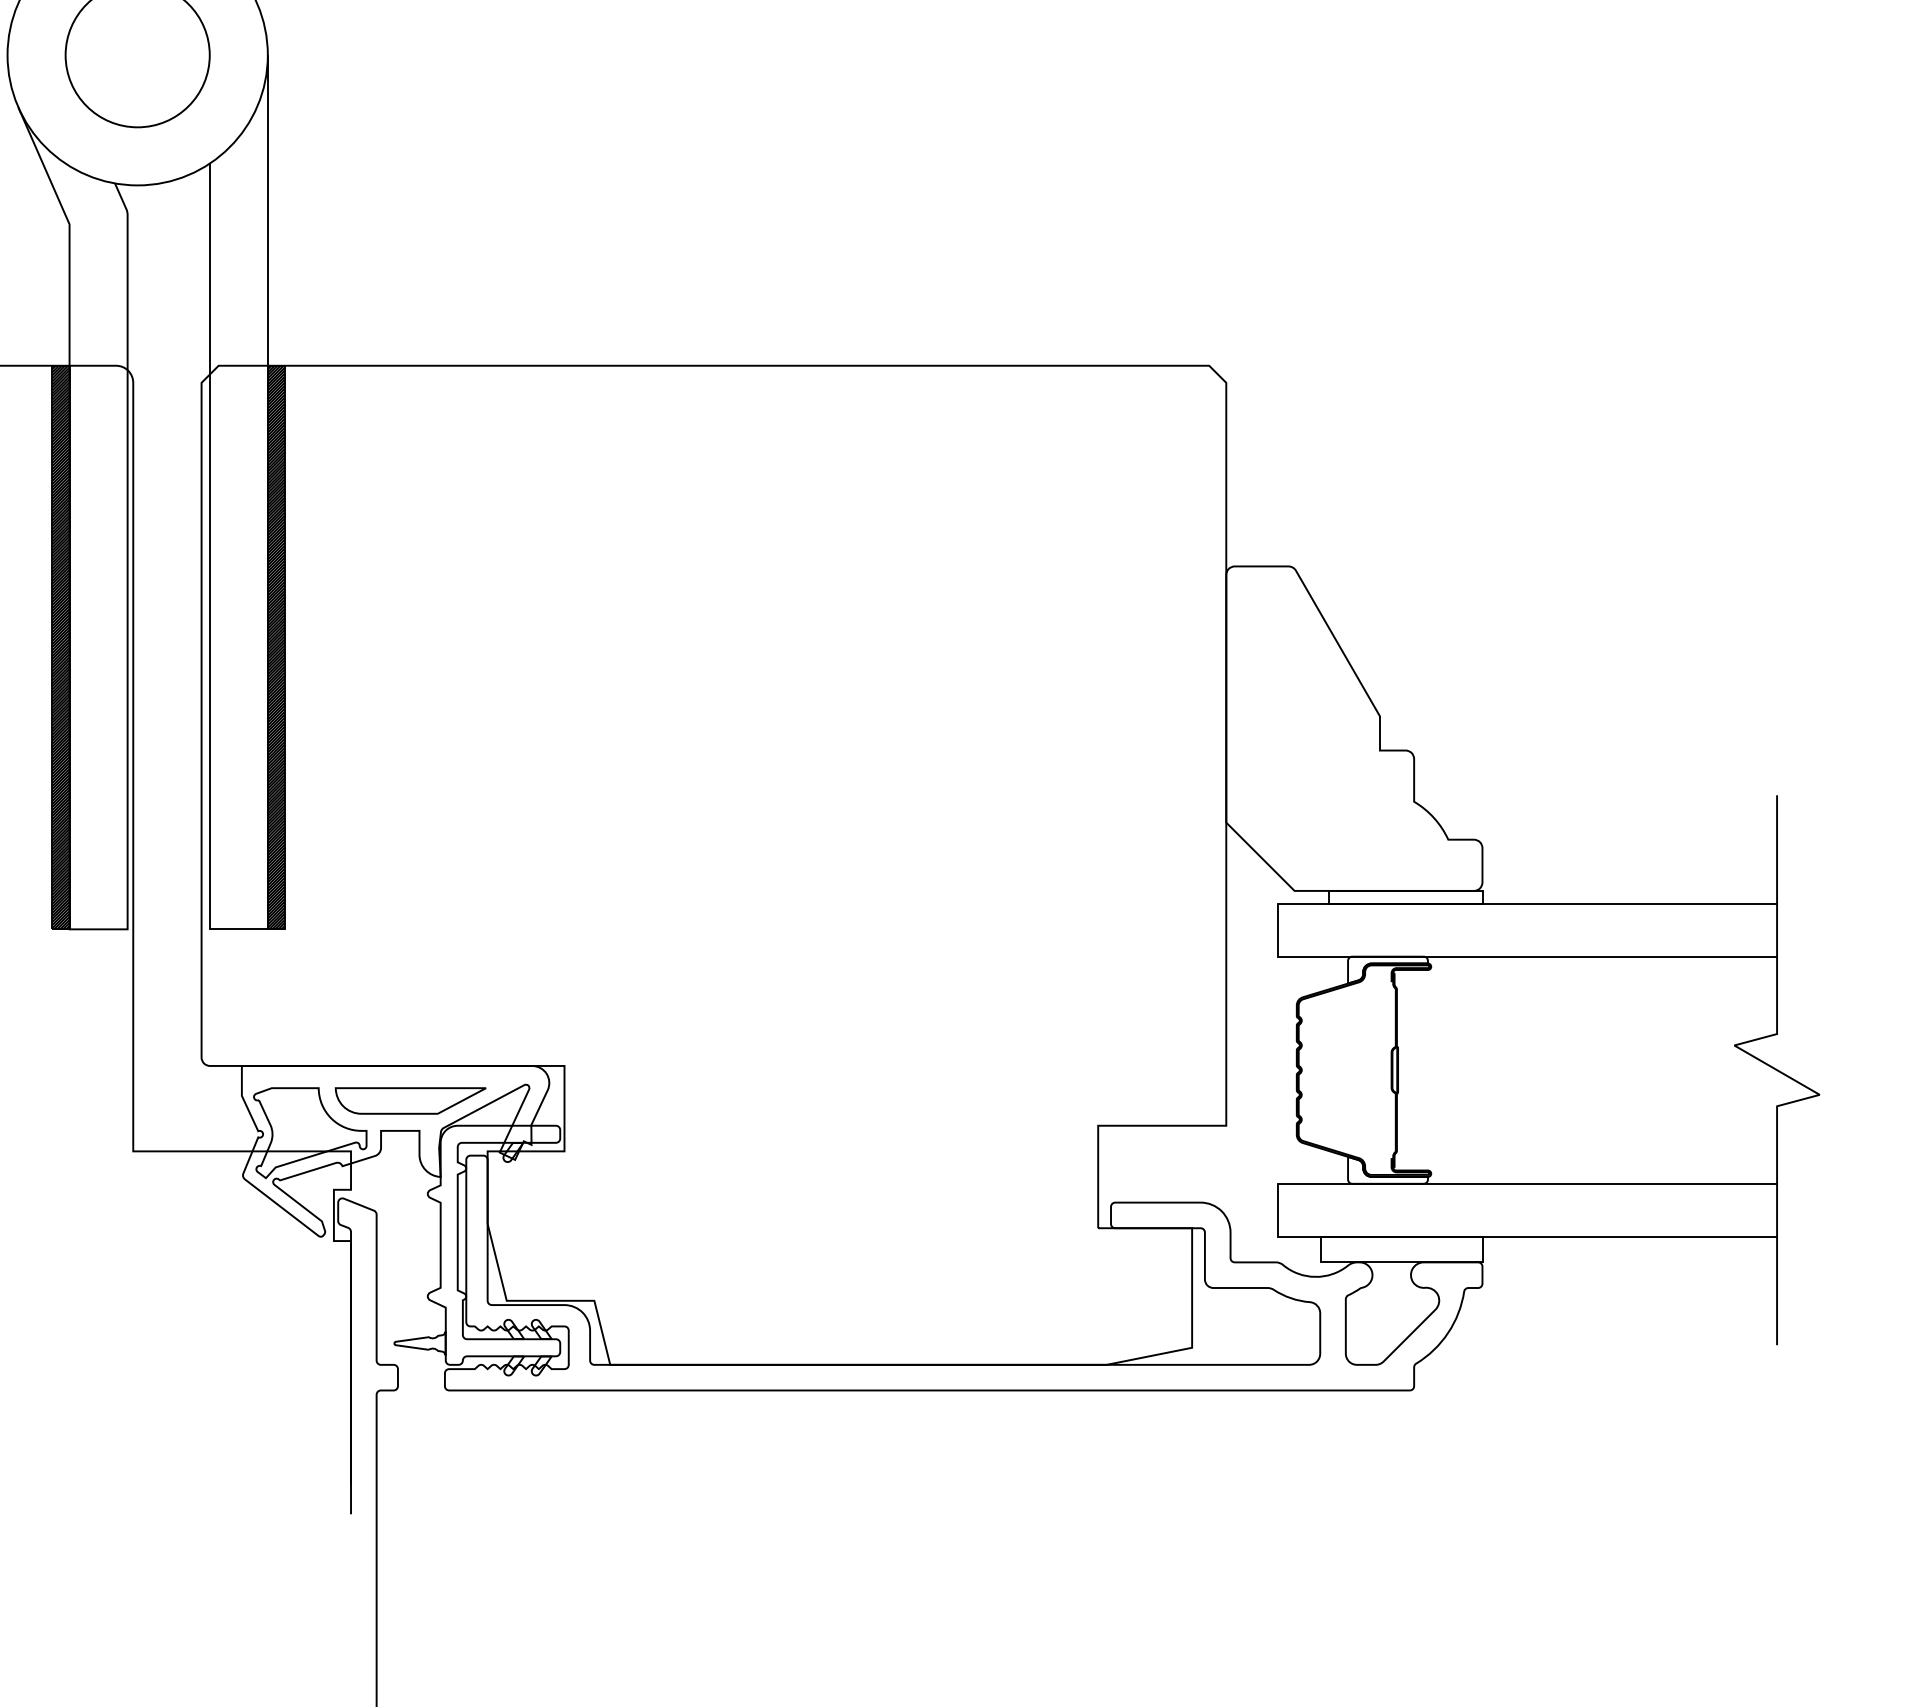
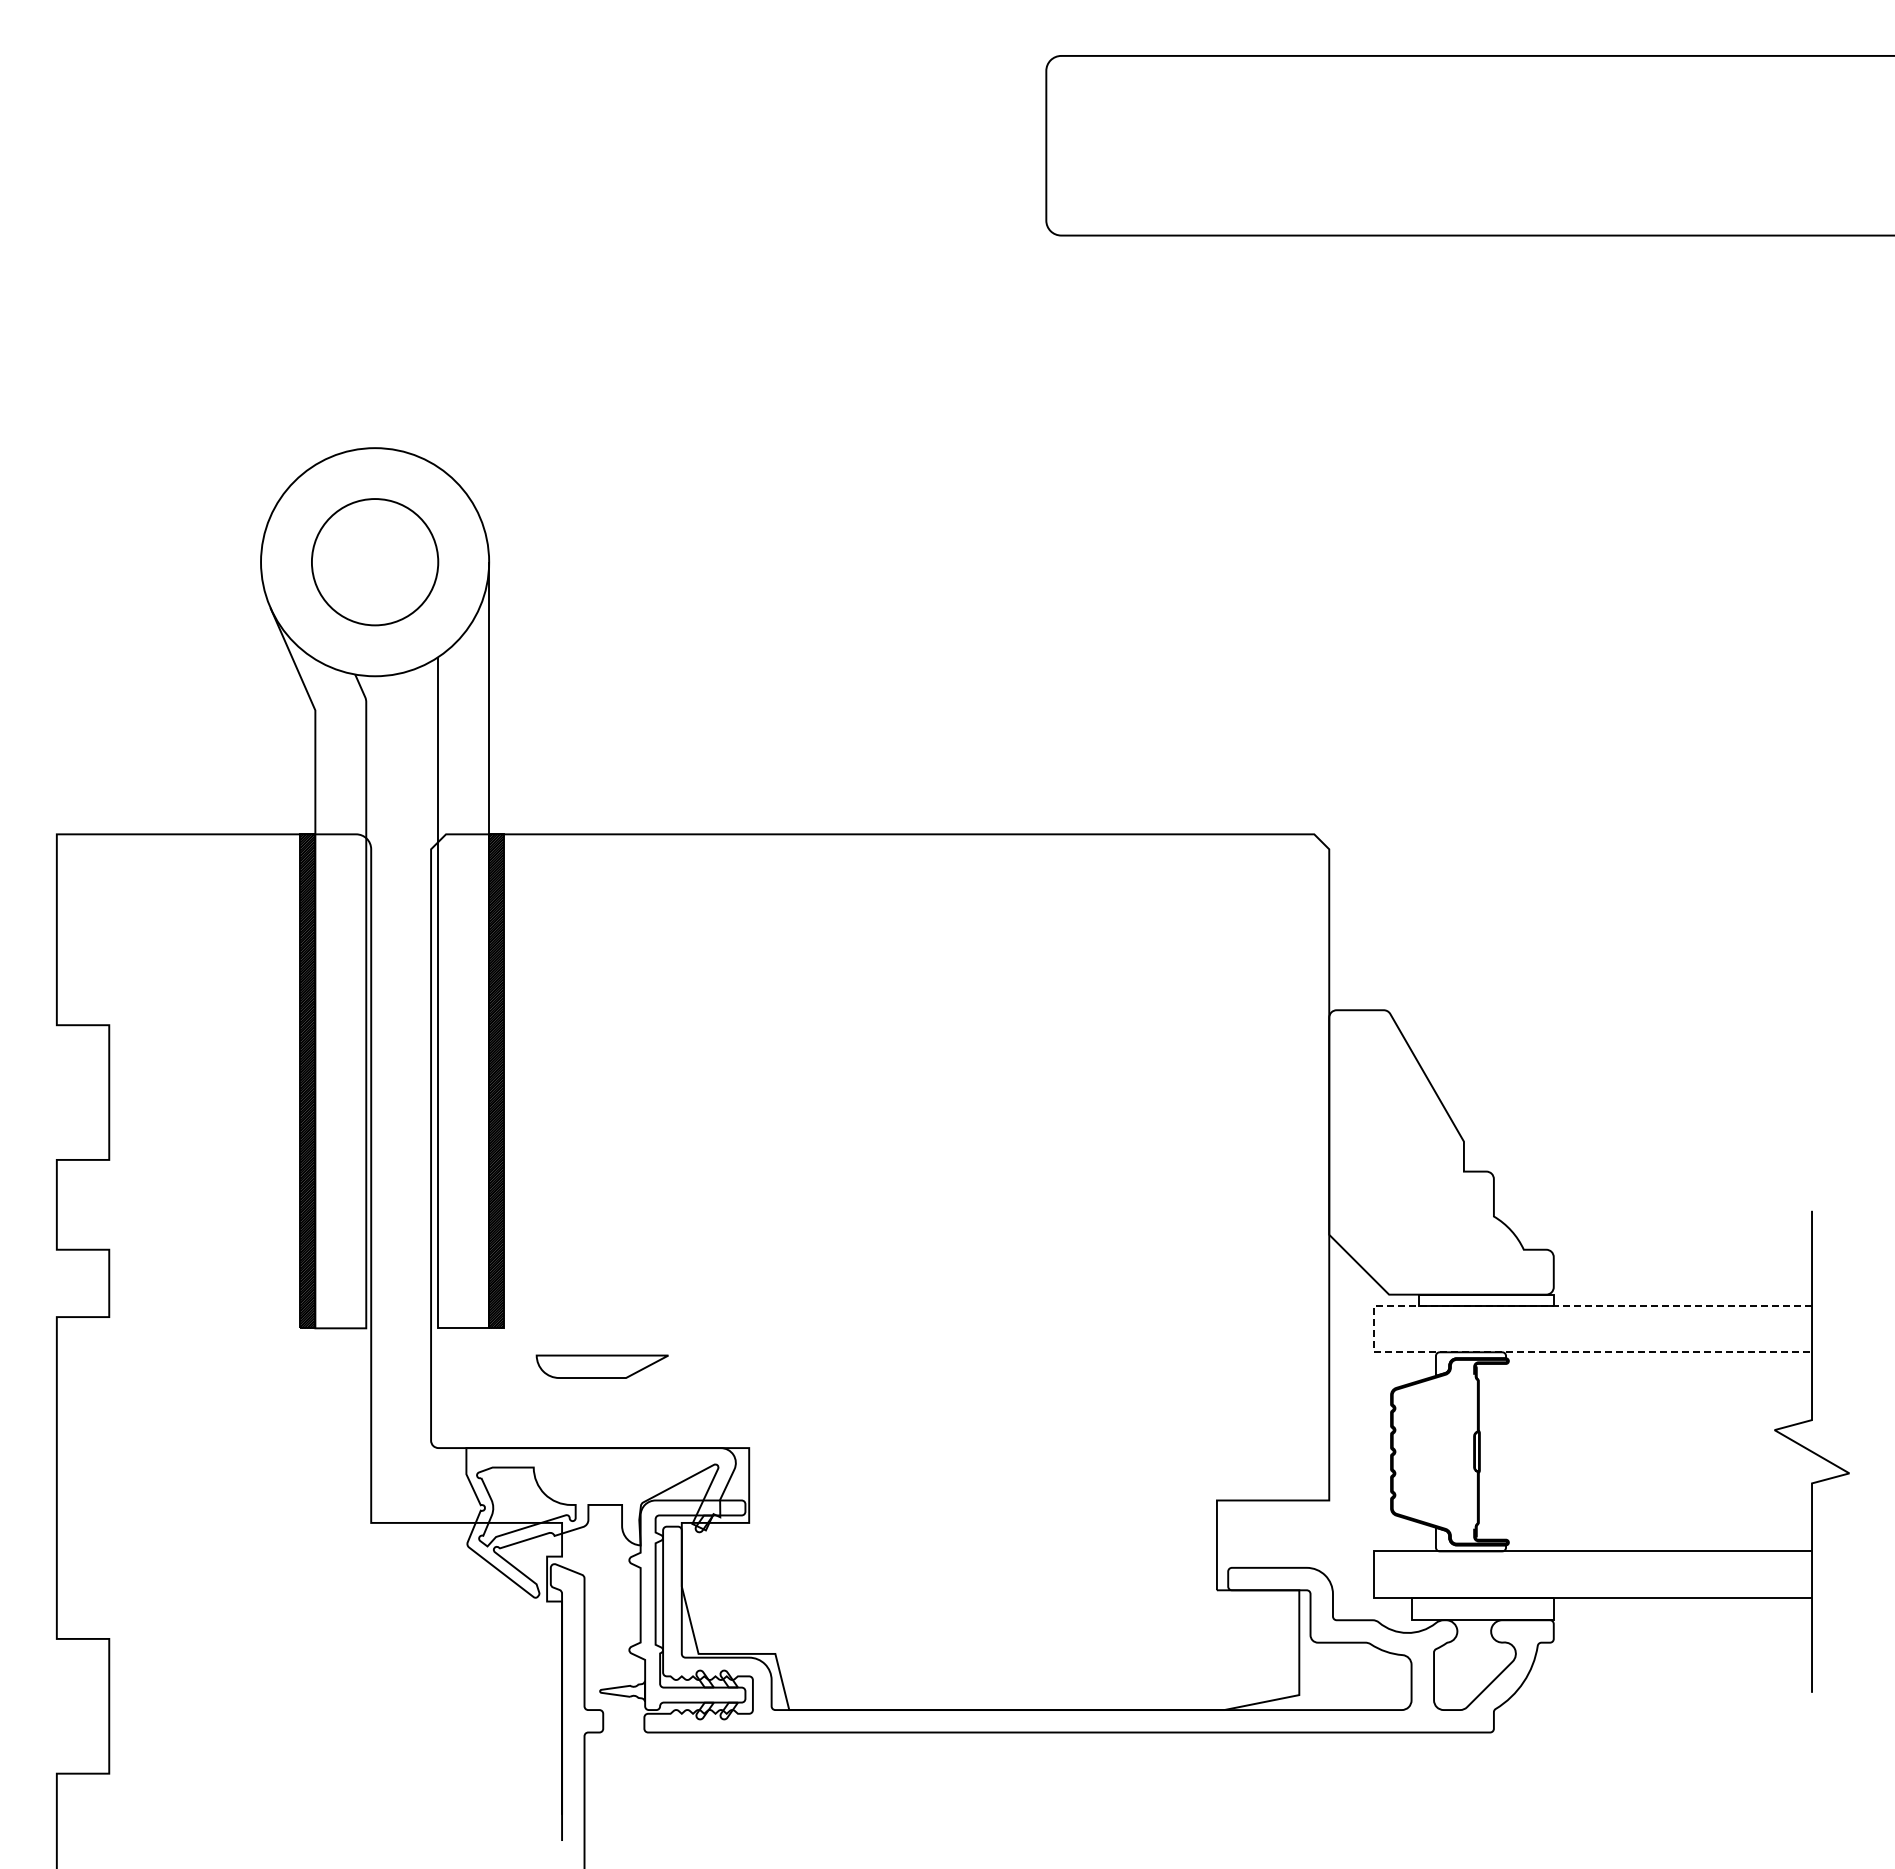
line: (1277, 930) -> (1374, 1329), solid -> dashed
part: (409, 1100) -> (601, 1366), moved

